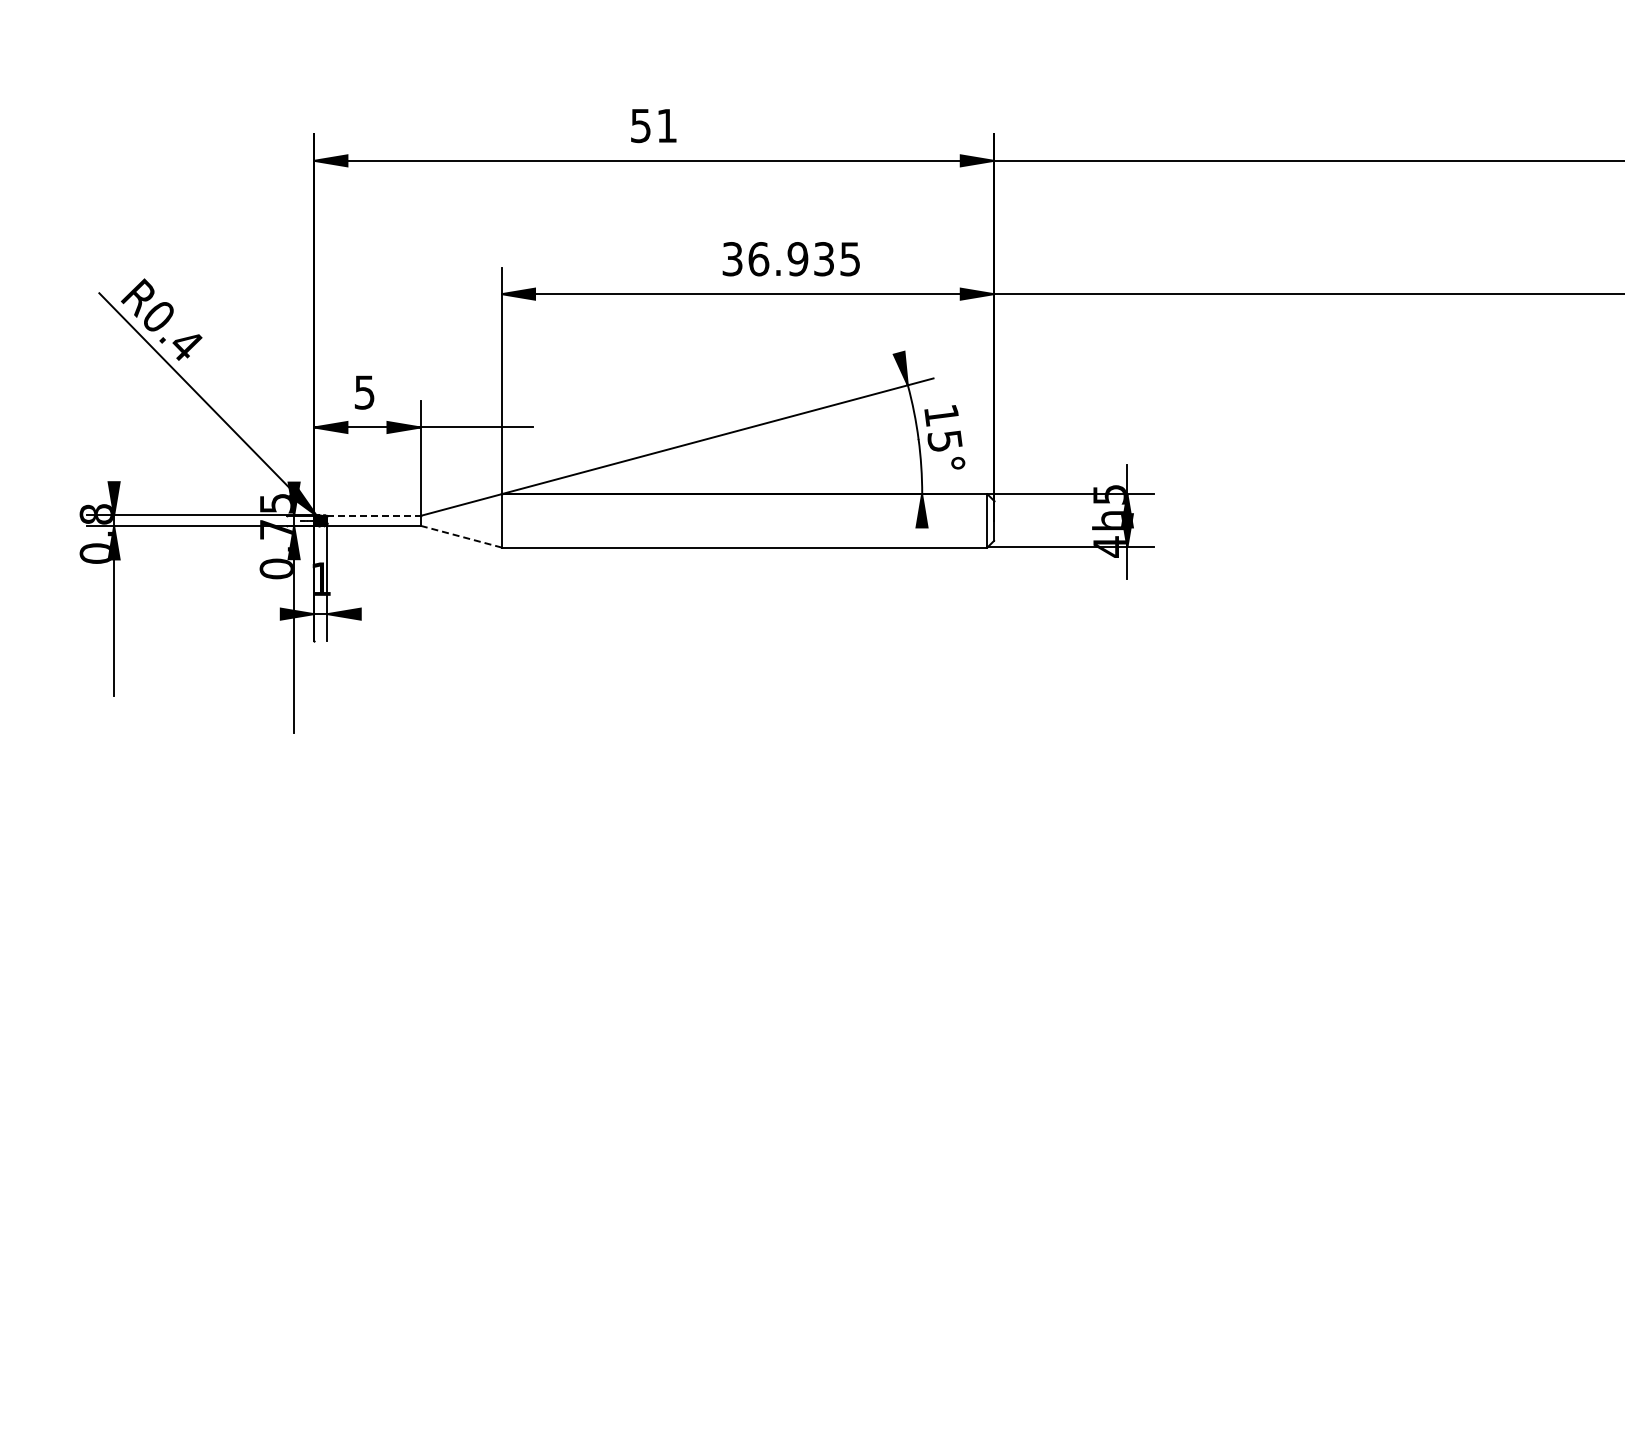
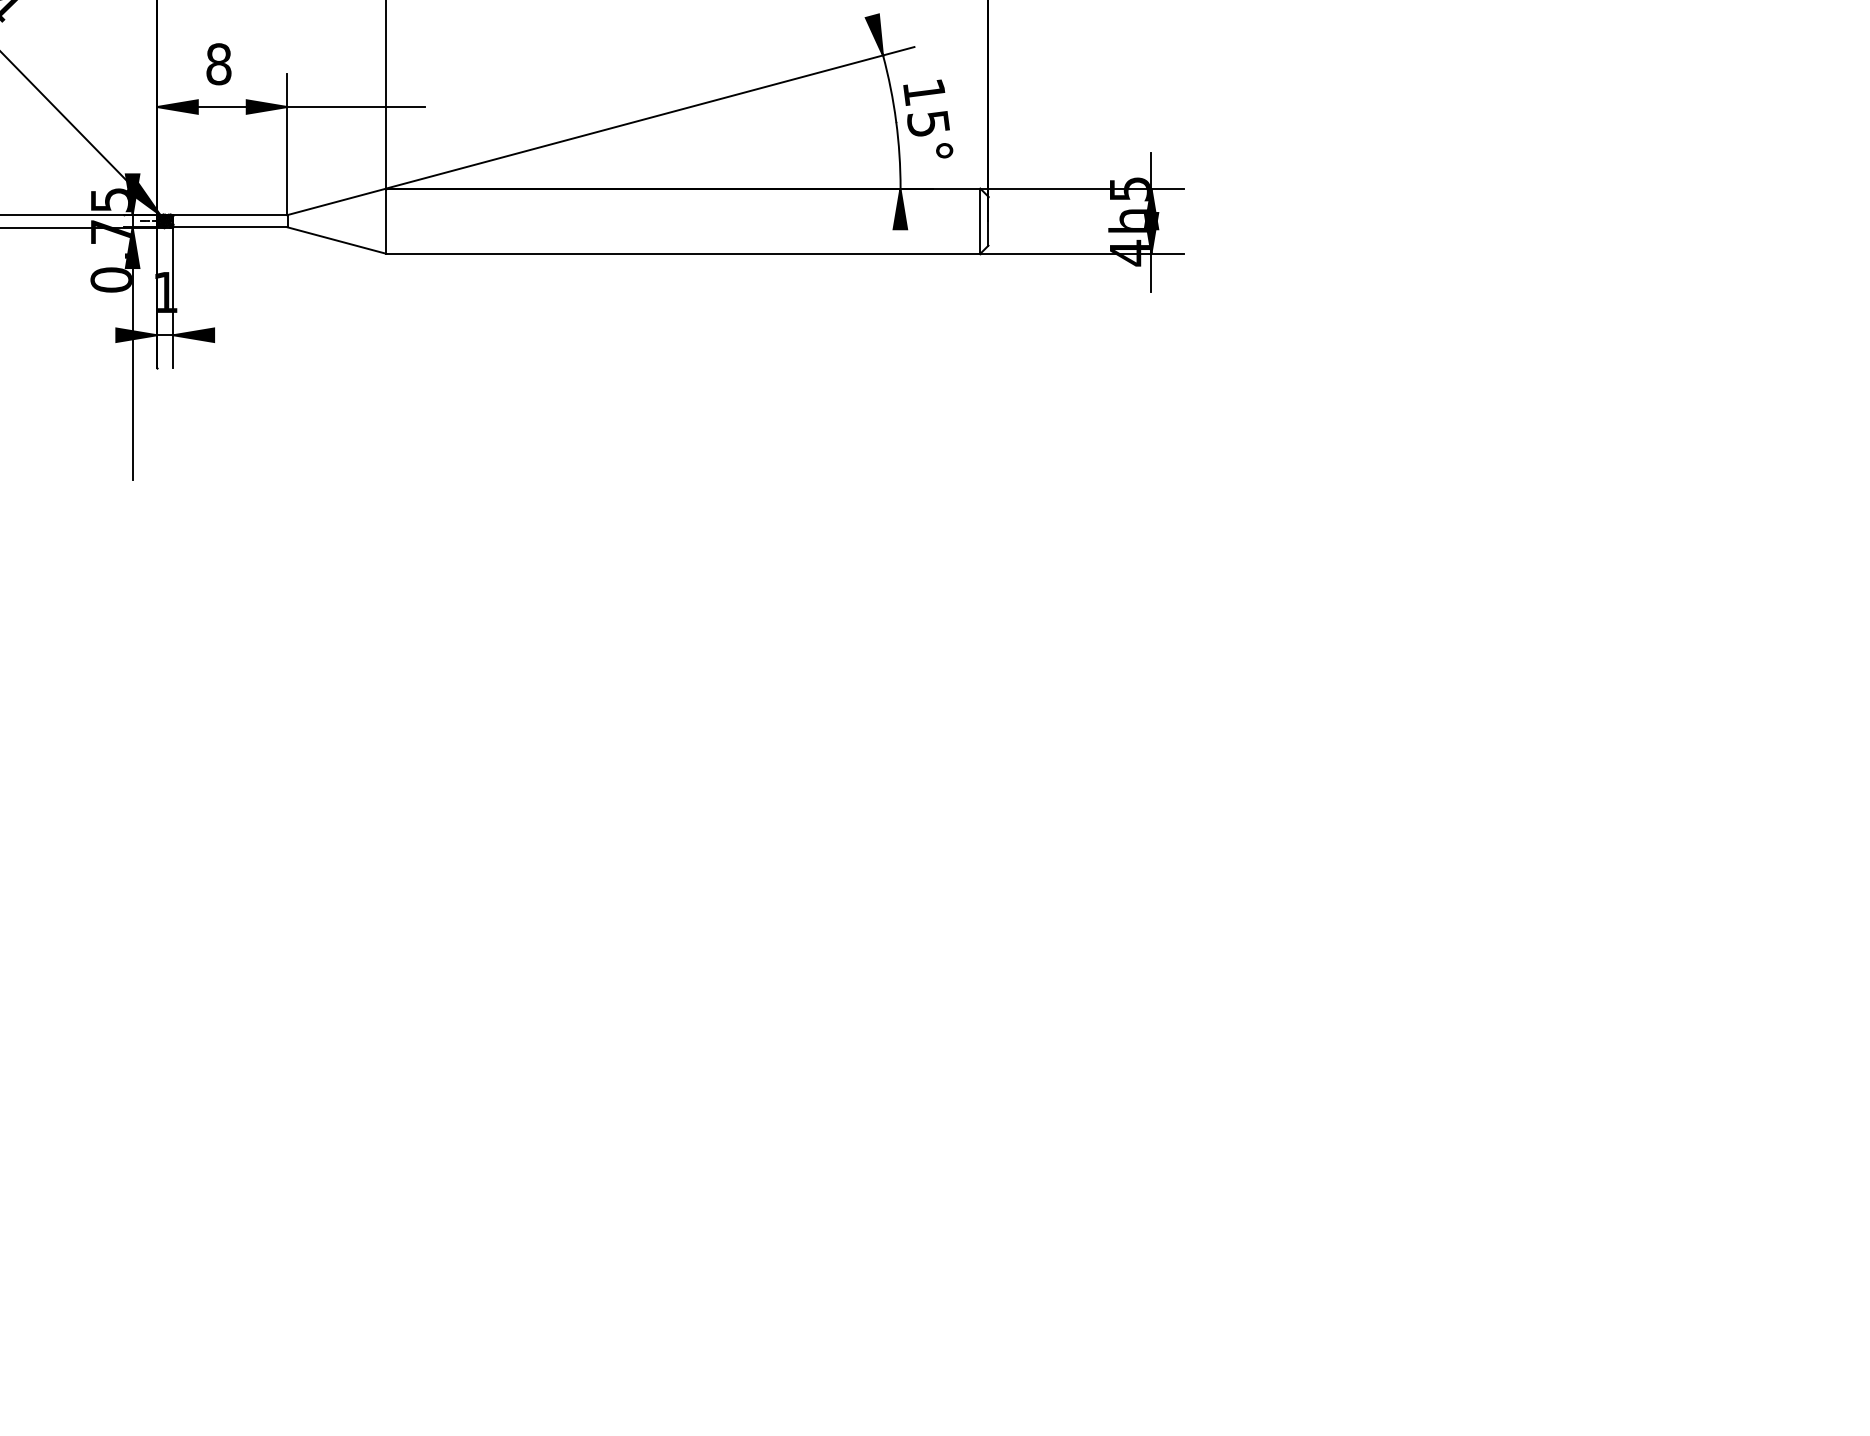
text: (364, 392) -> (218, 64), 5 -> 8
line: (374, 515) -> (230, 214), dashed -> solid
line: (461, 536) -> (337, 240), dashed -> solid

